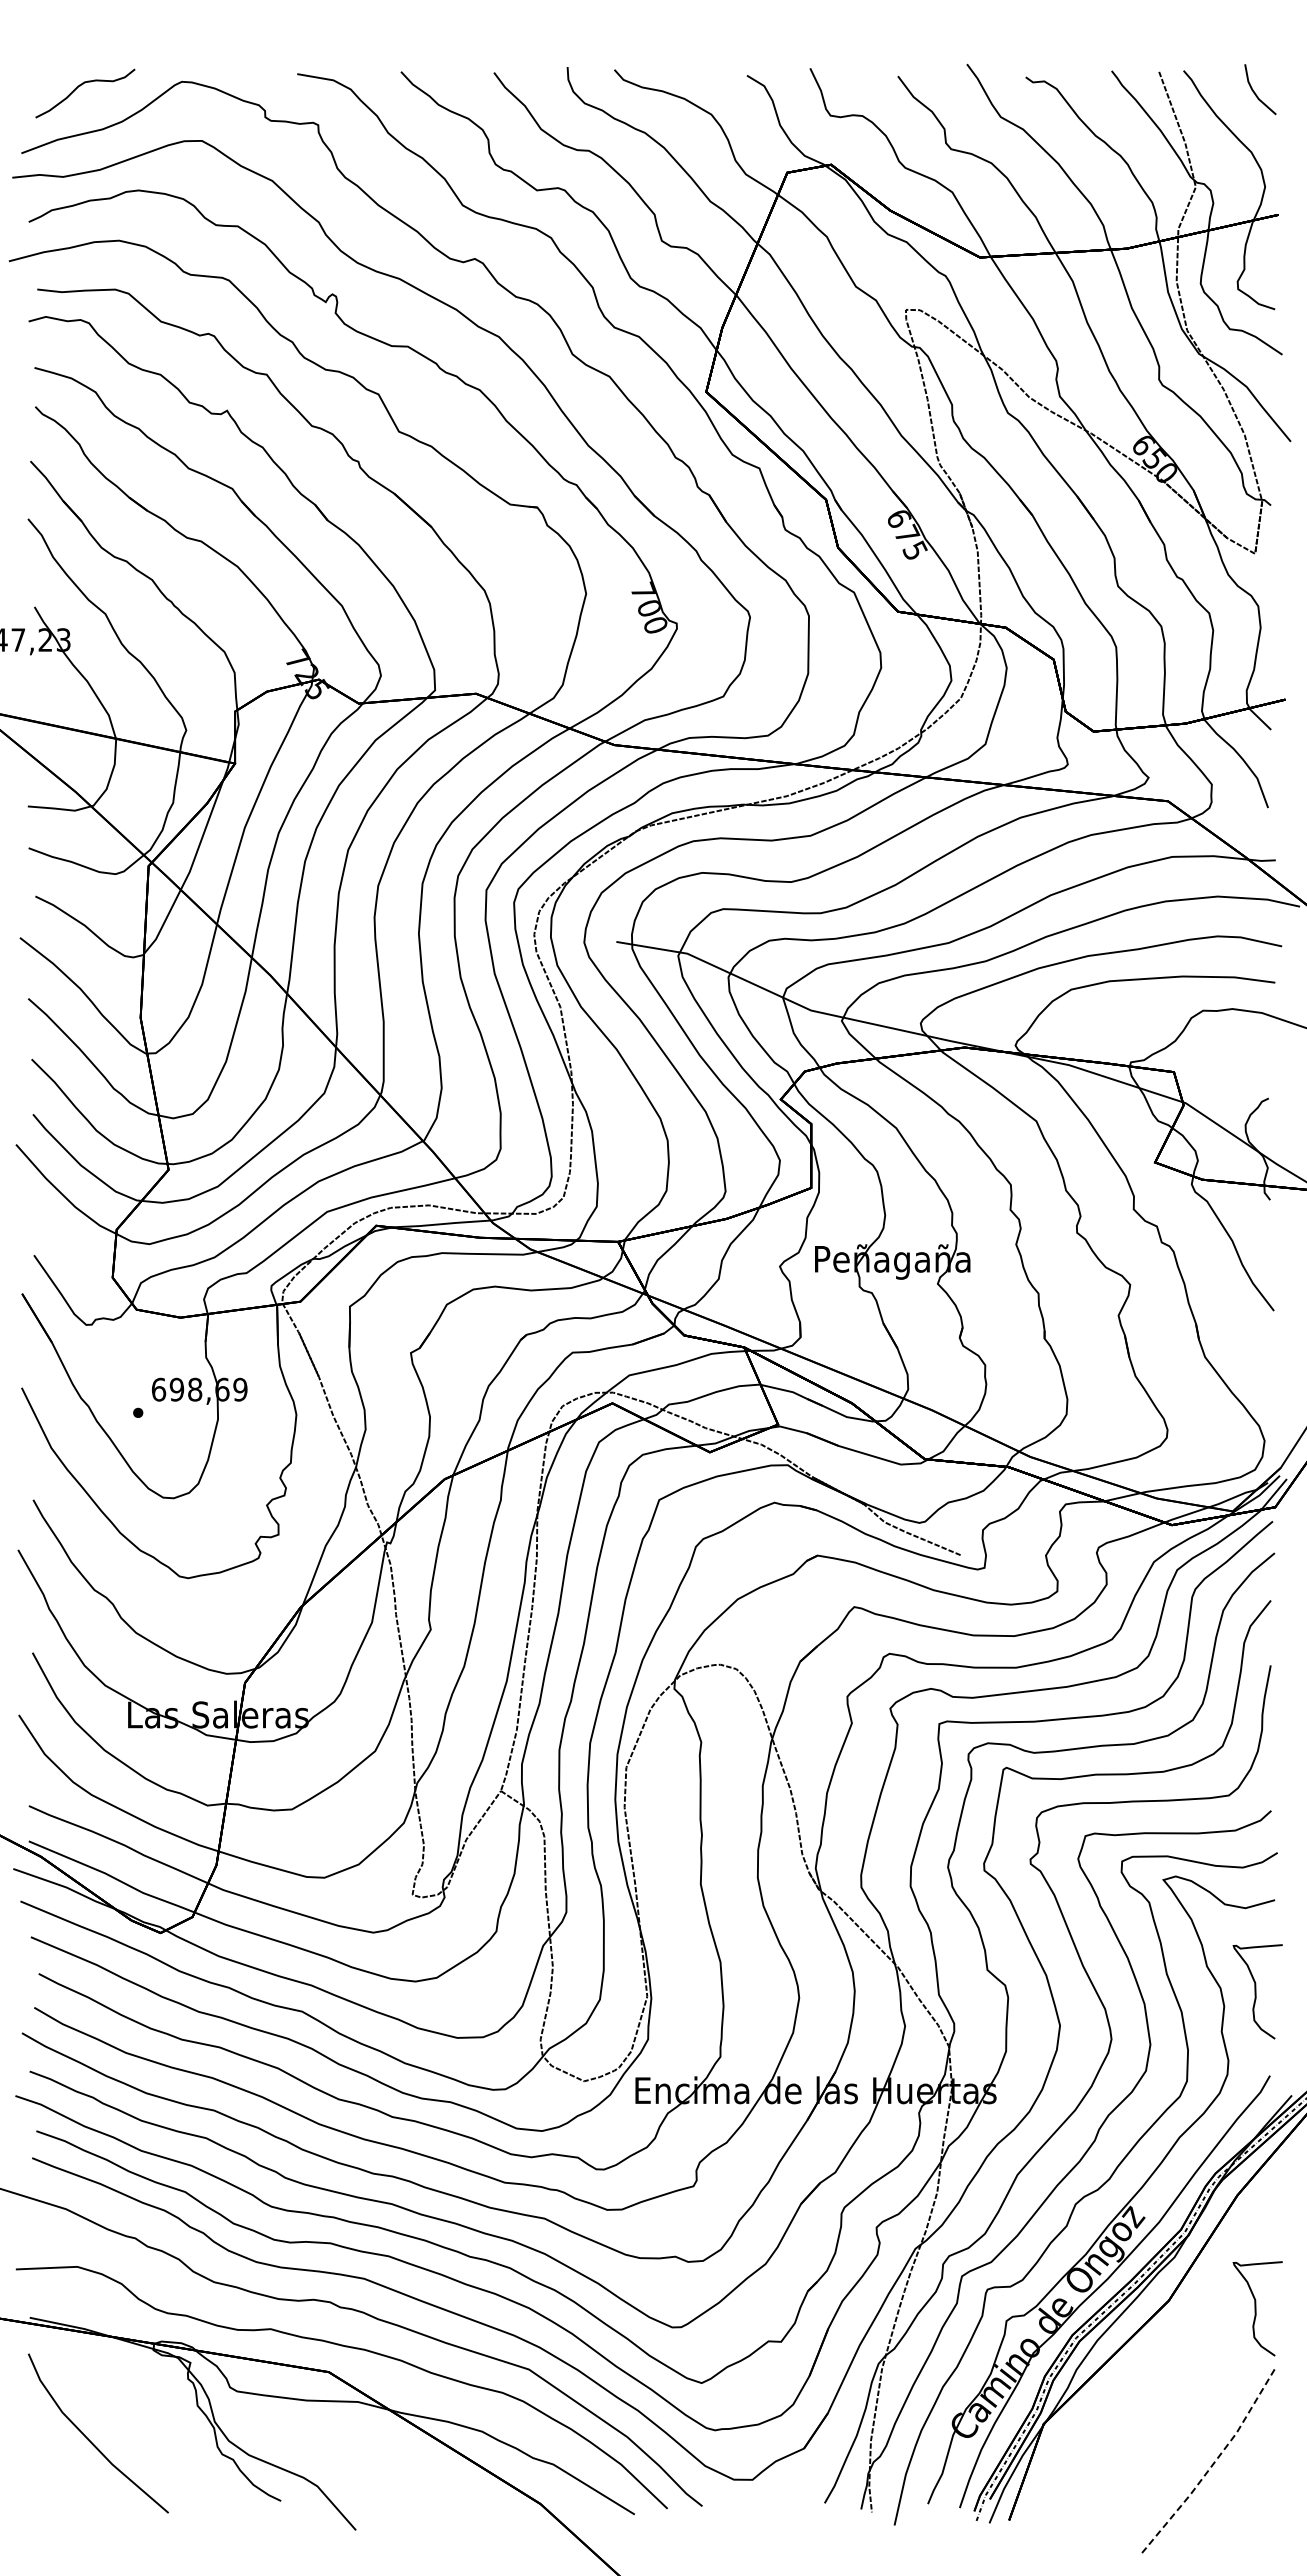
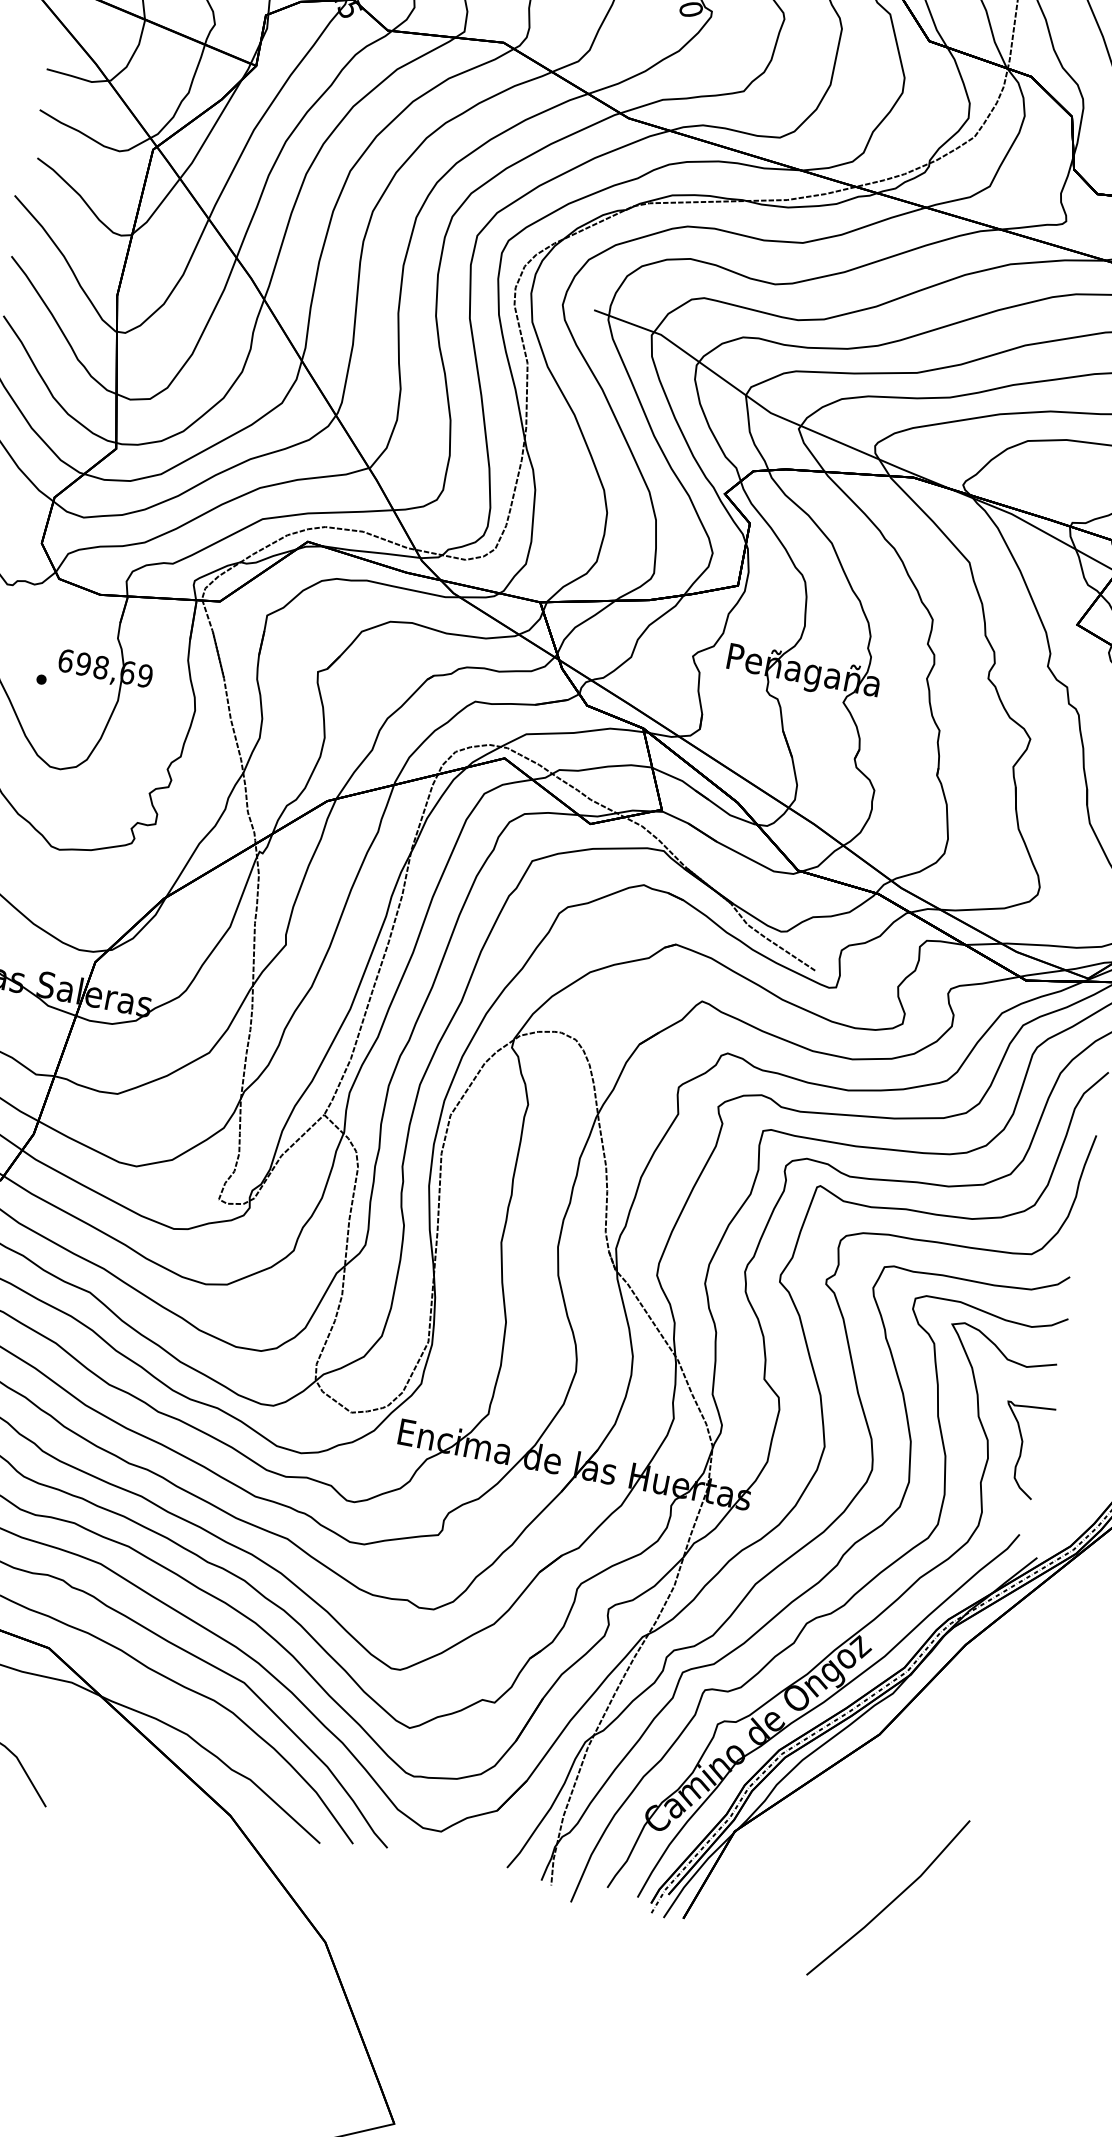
curve: (1256, 2308) -> (963, 1758), removed
line: (1213, 2463) -> (892, 1901), dashed -> solid

